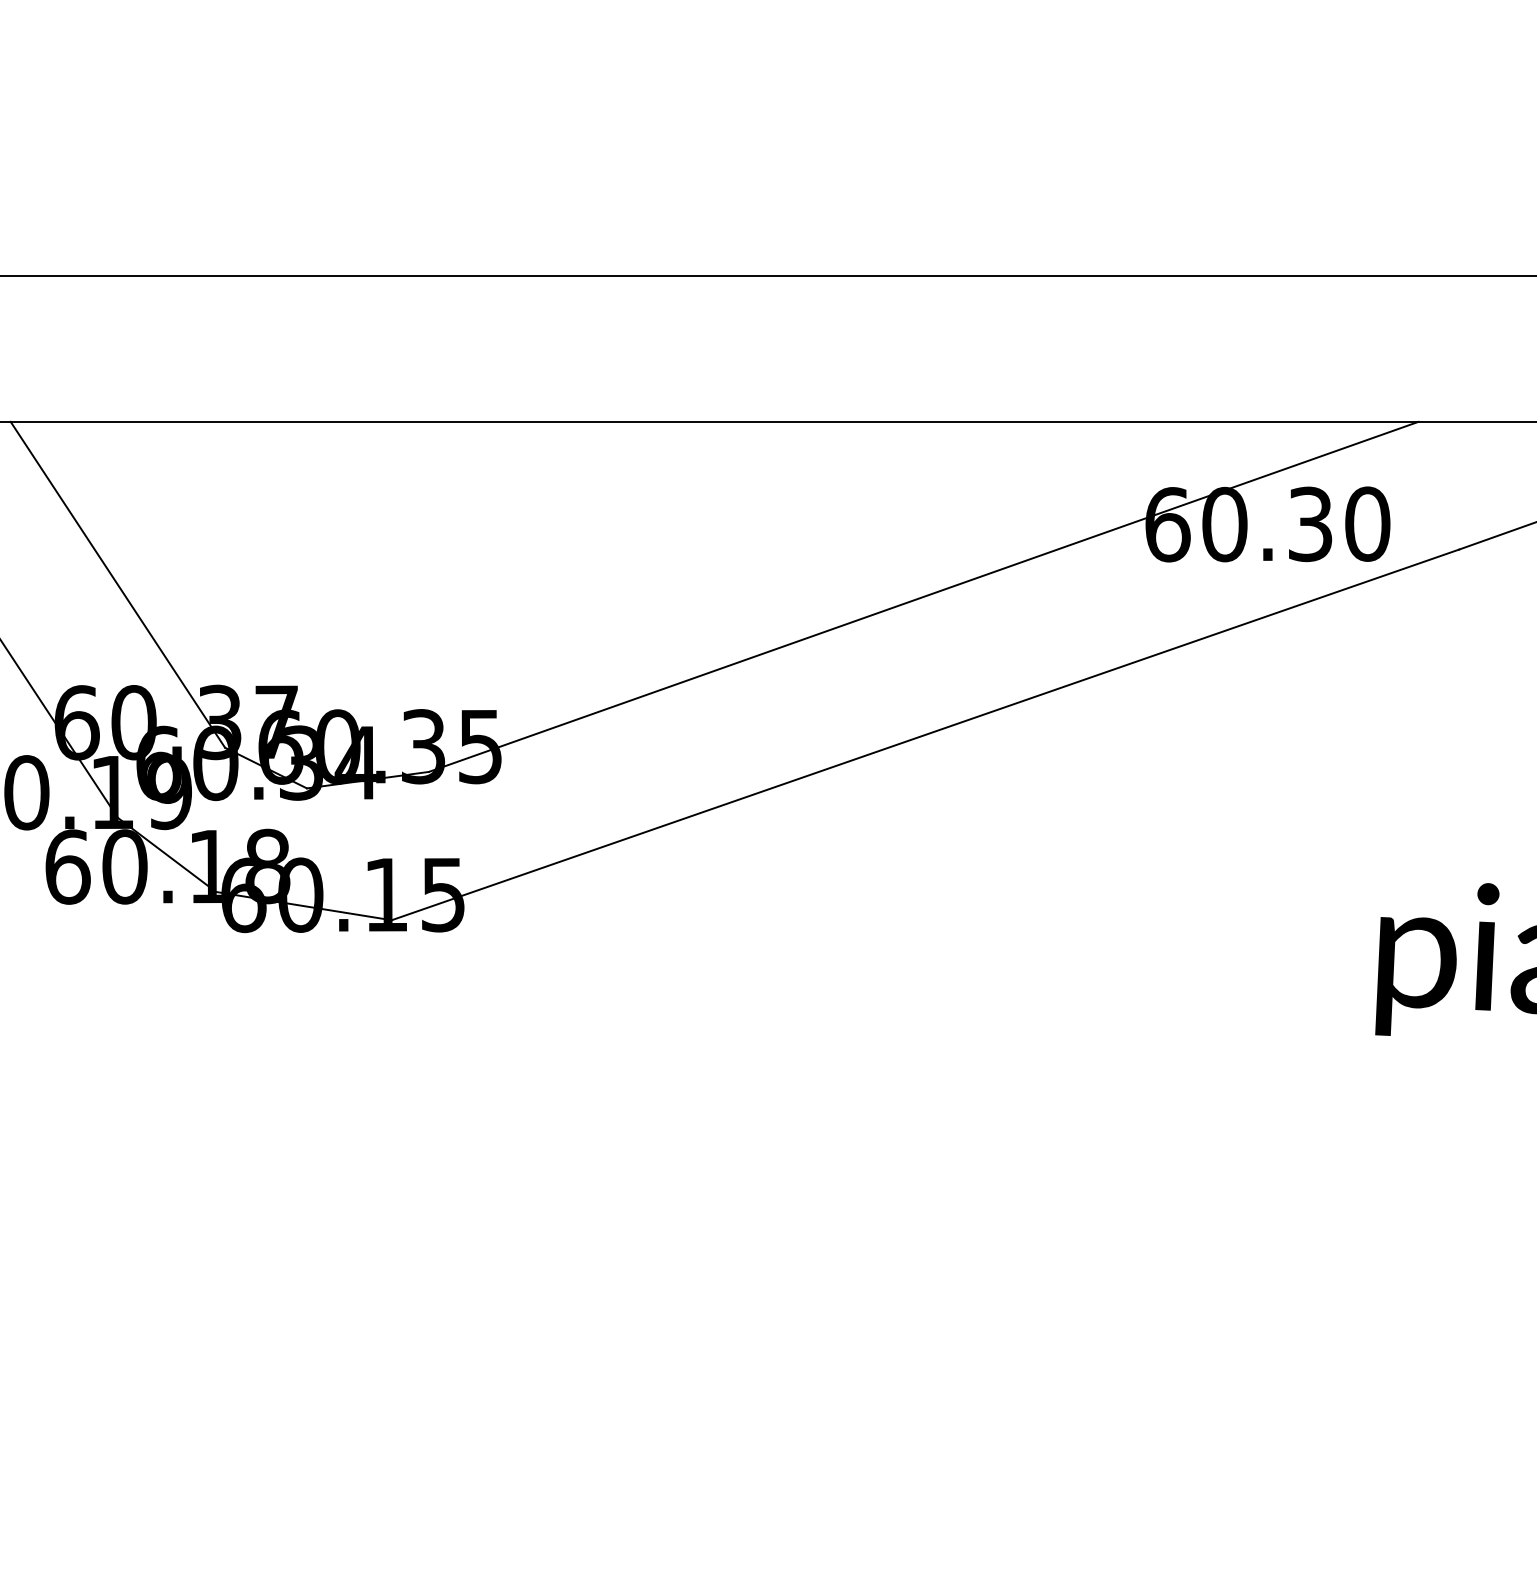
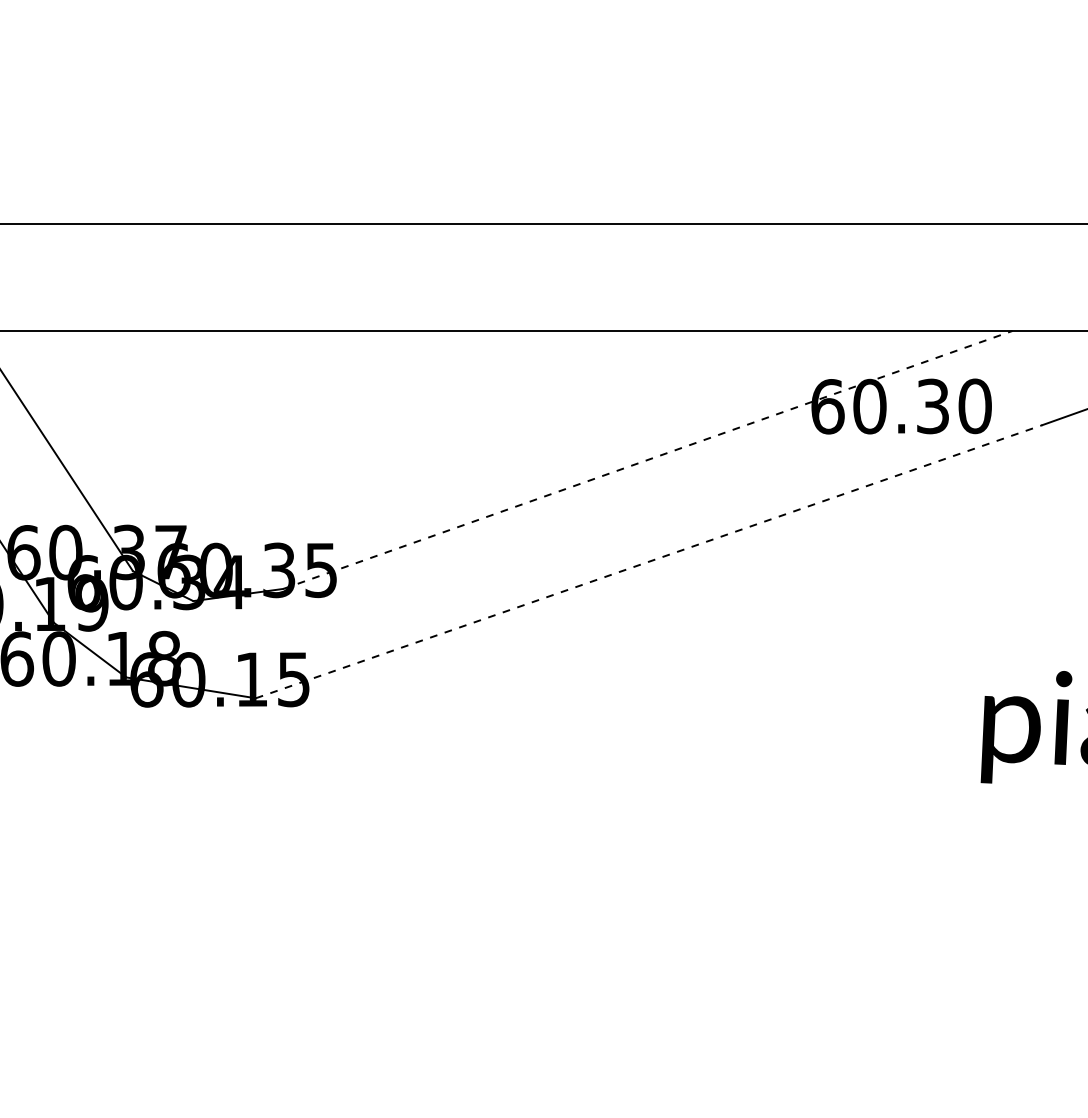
line: (923, 596) -> (647, 459), solid -> dashed
line: (925, 734) -> (649, 561), solid -> dashed

